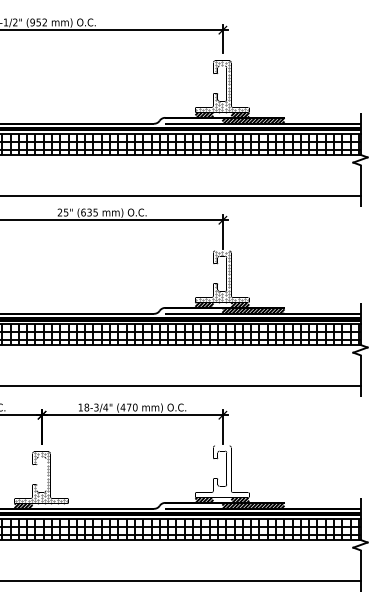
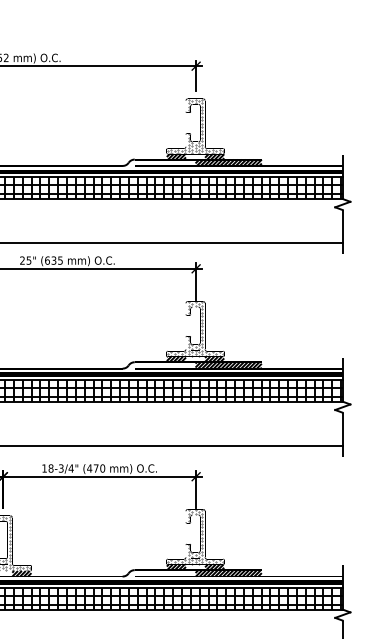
hatch: (222, 471) -> (195, 536), added
hatch: (59, 505) -> (21, 572), added

